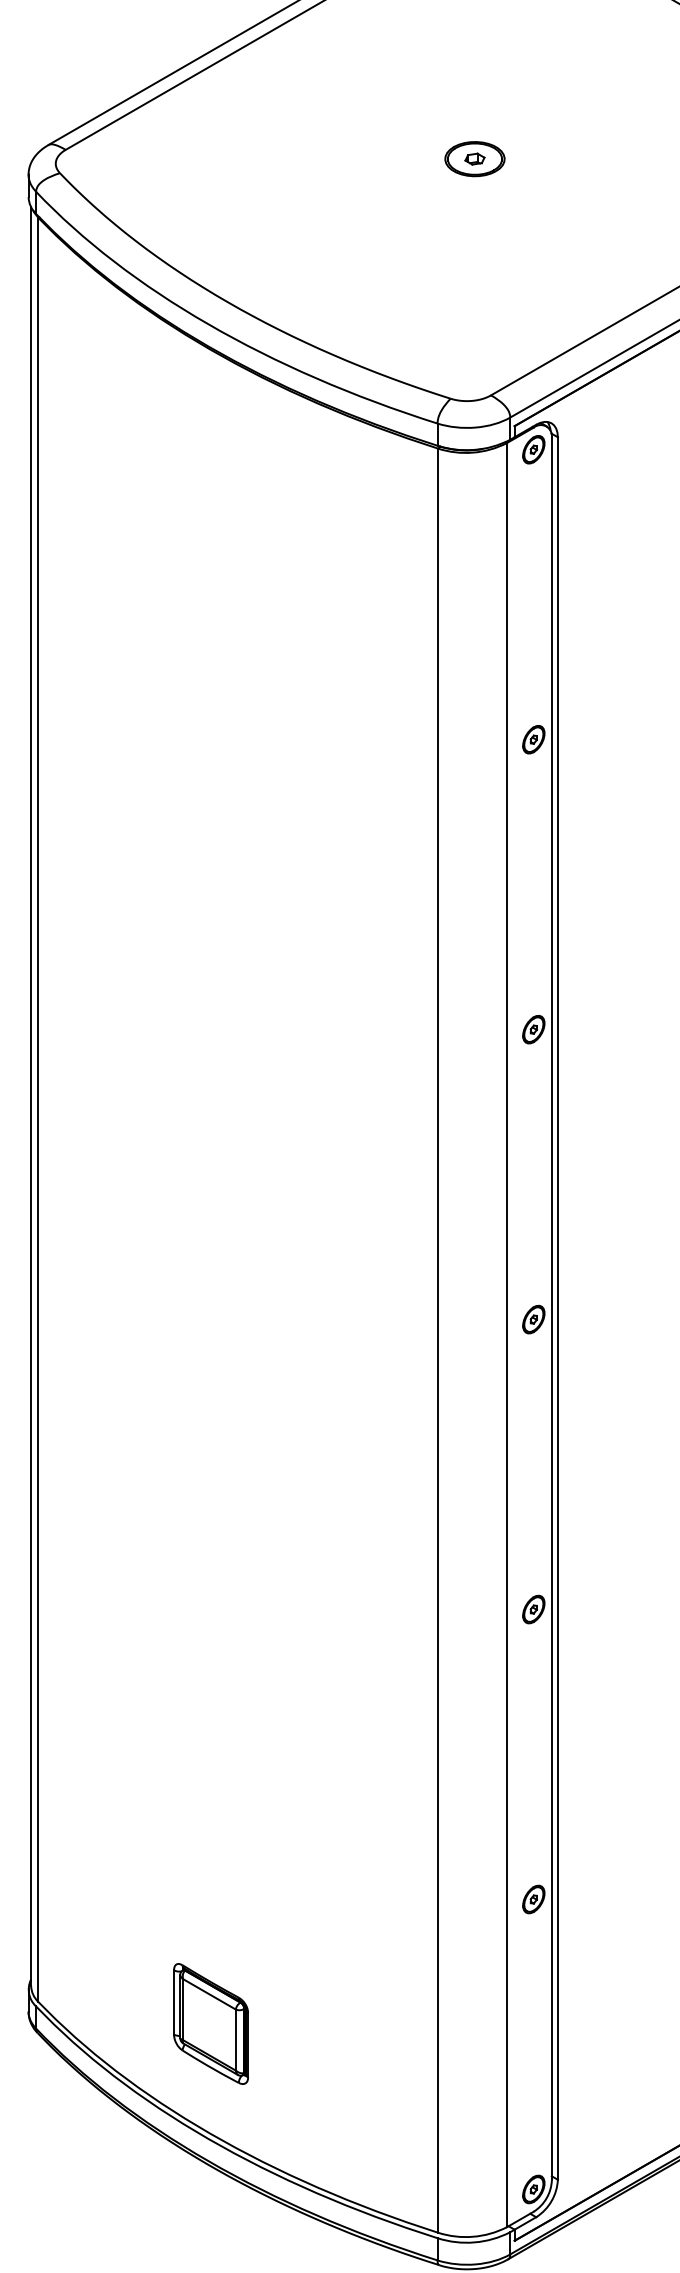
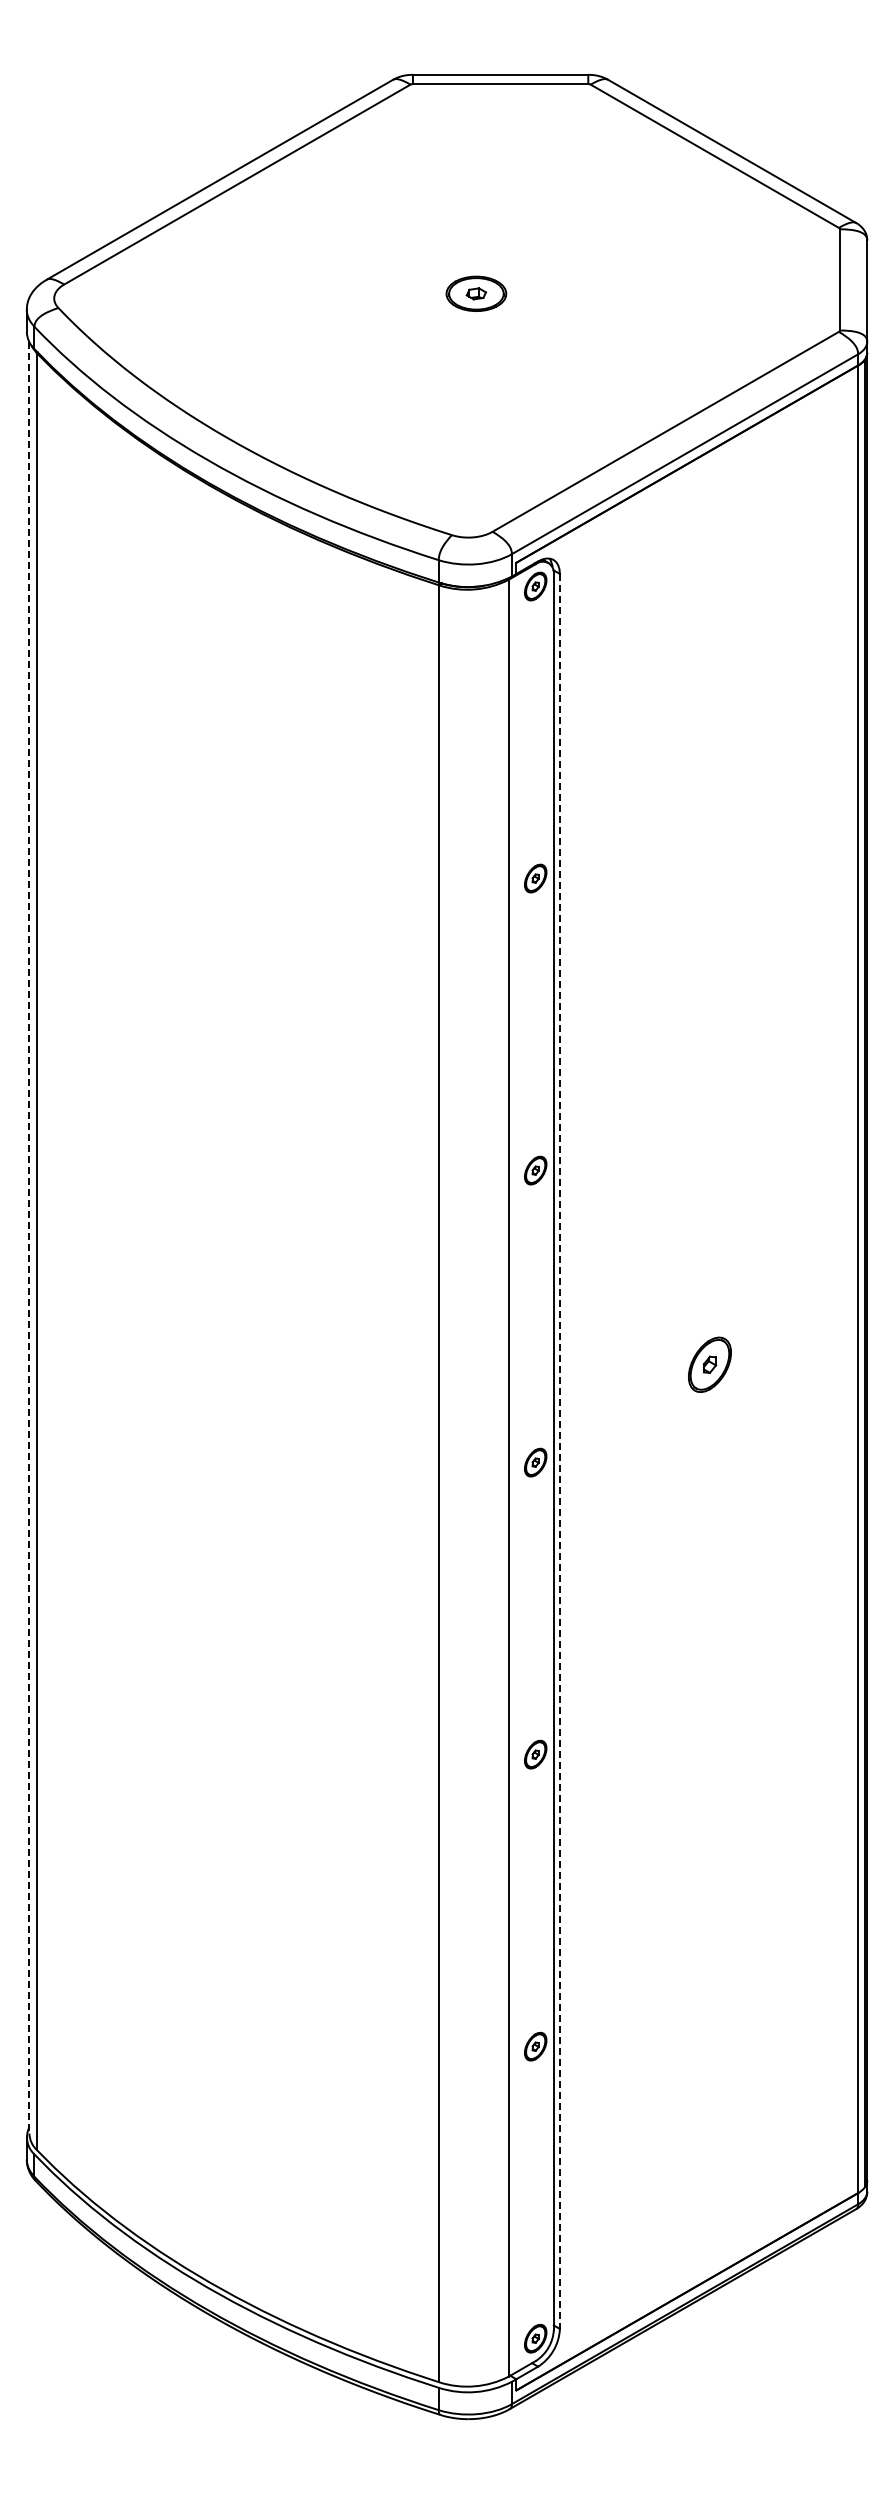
line: (31, 1096) -> (29, 1237), solid -> dashed
line: (557, 1308) -> (559, 1451), solid -> dashed
part: (210, 2023) -> (210, 2171), removed

